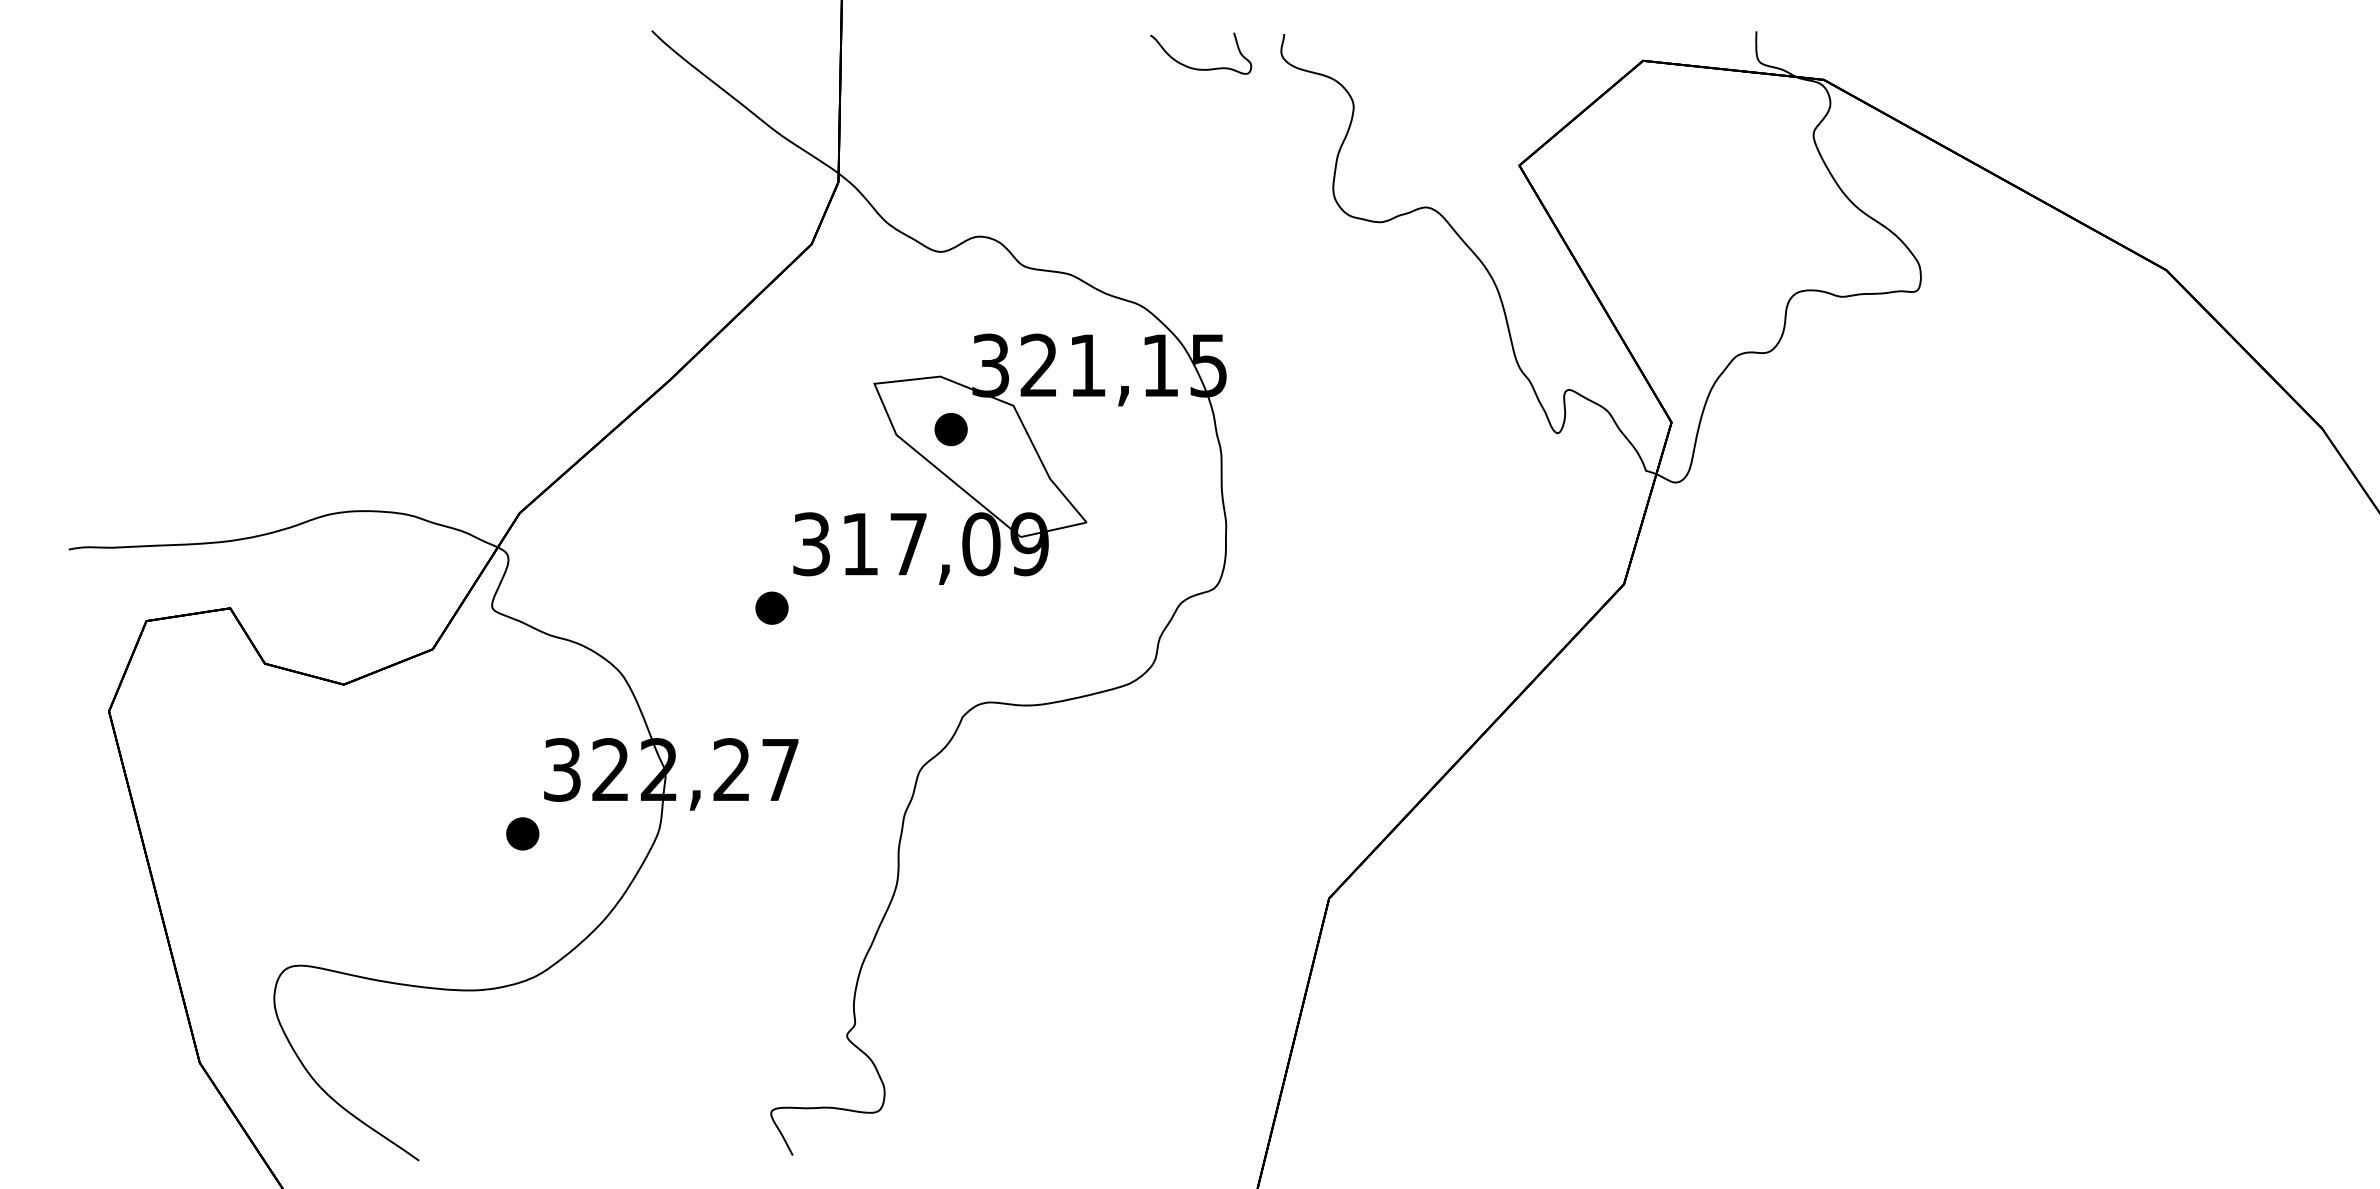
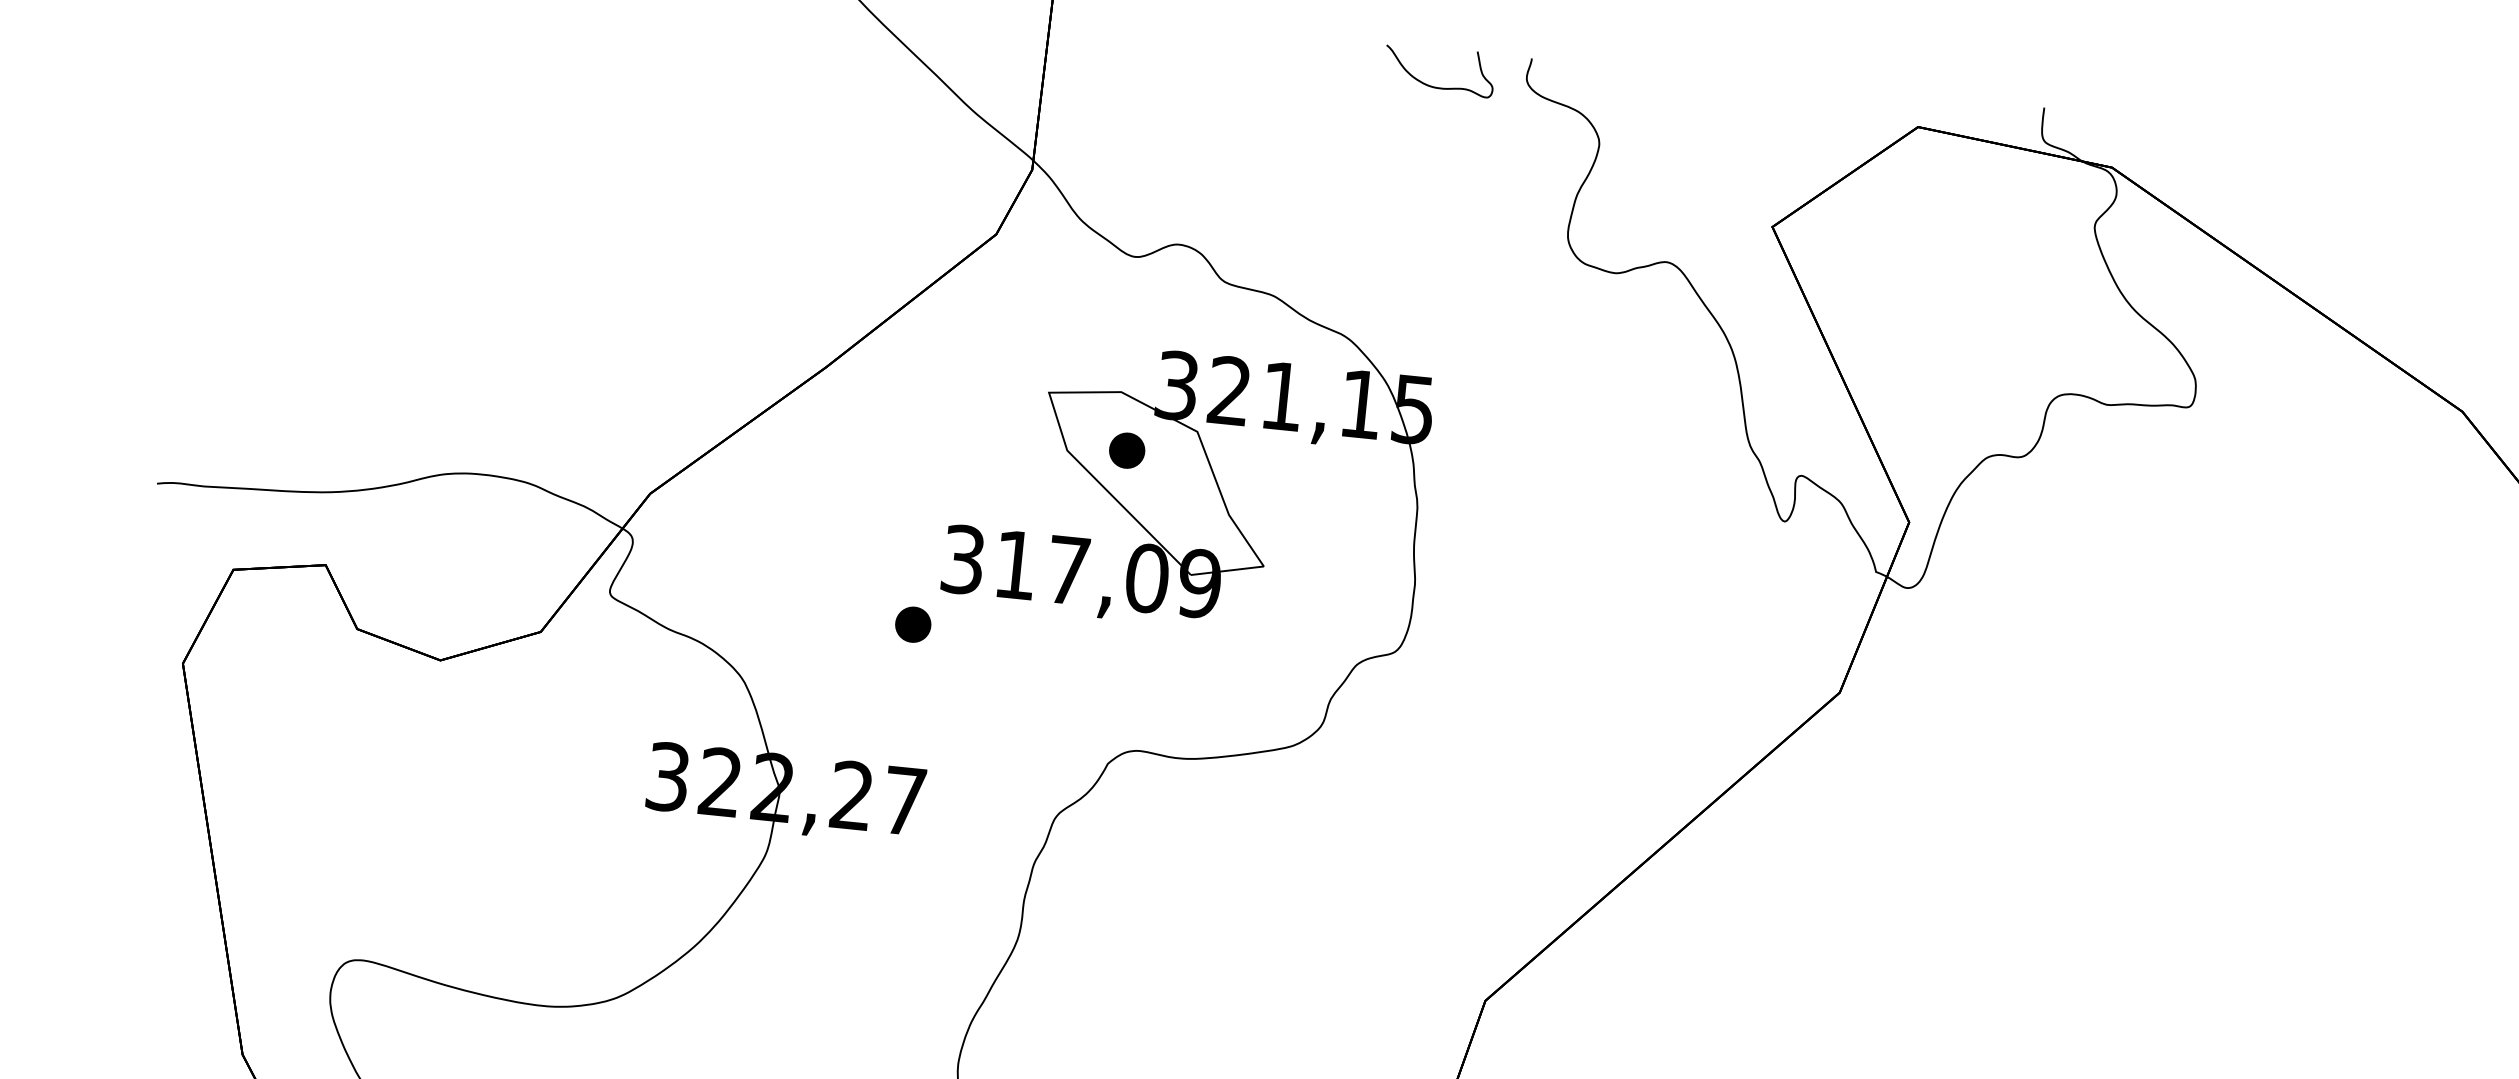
part: (522, 833) -> (617, 841), removed

